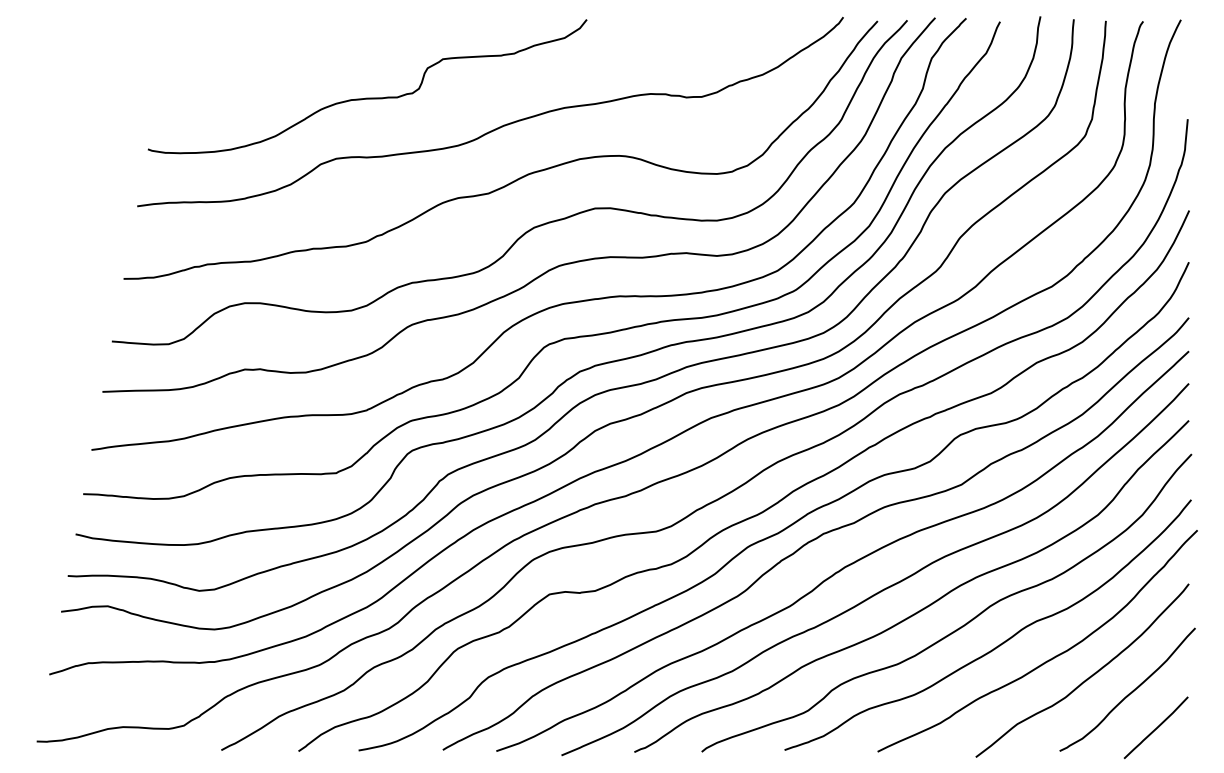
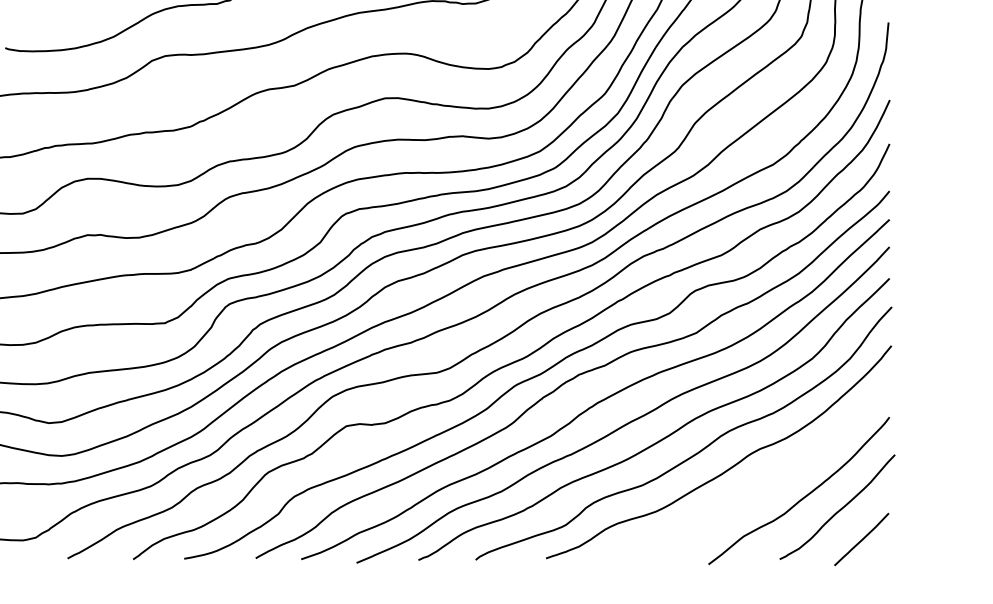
curve: (1046, 660) -> (768, 482), removed

